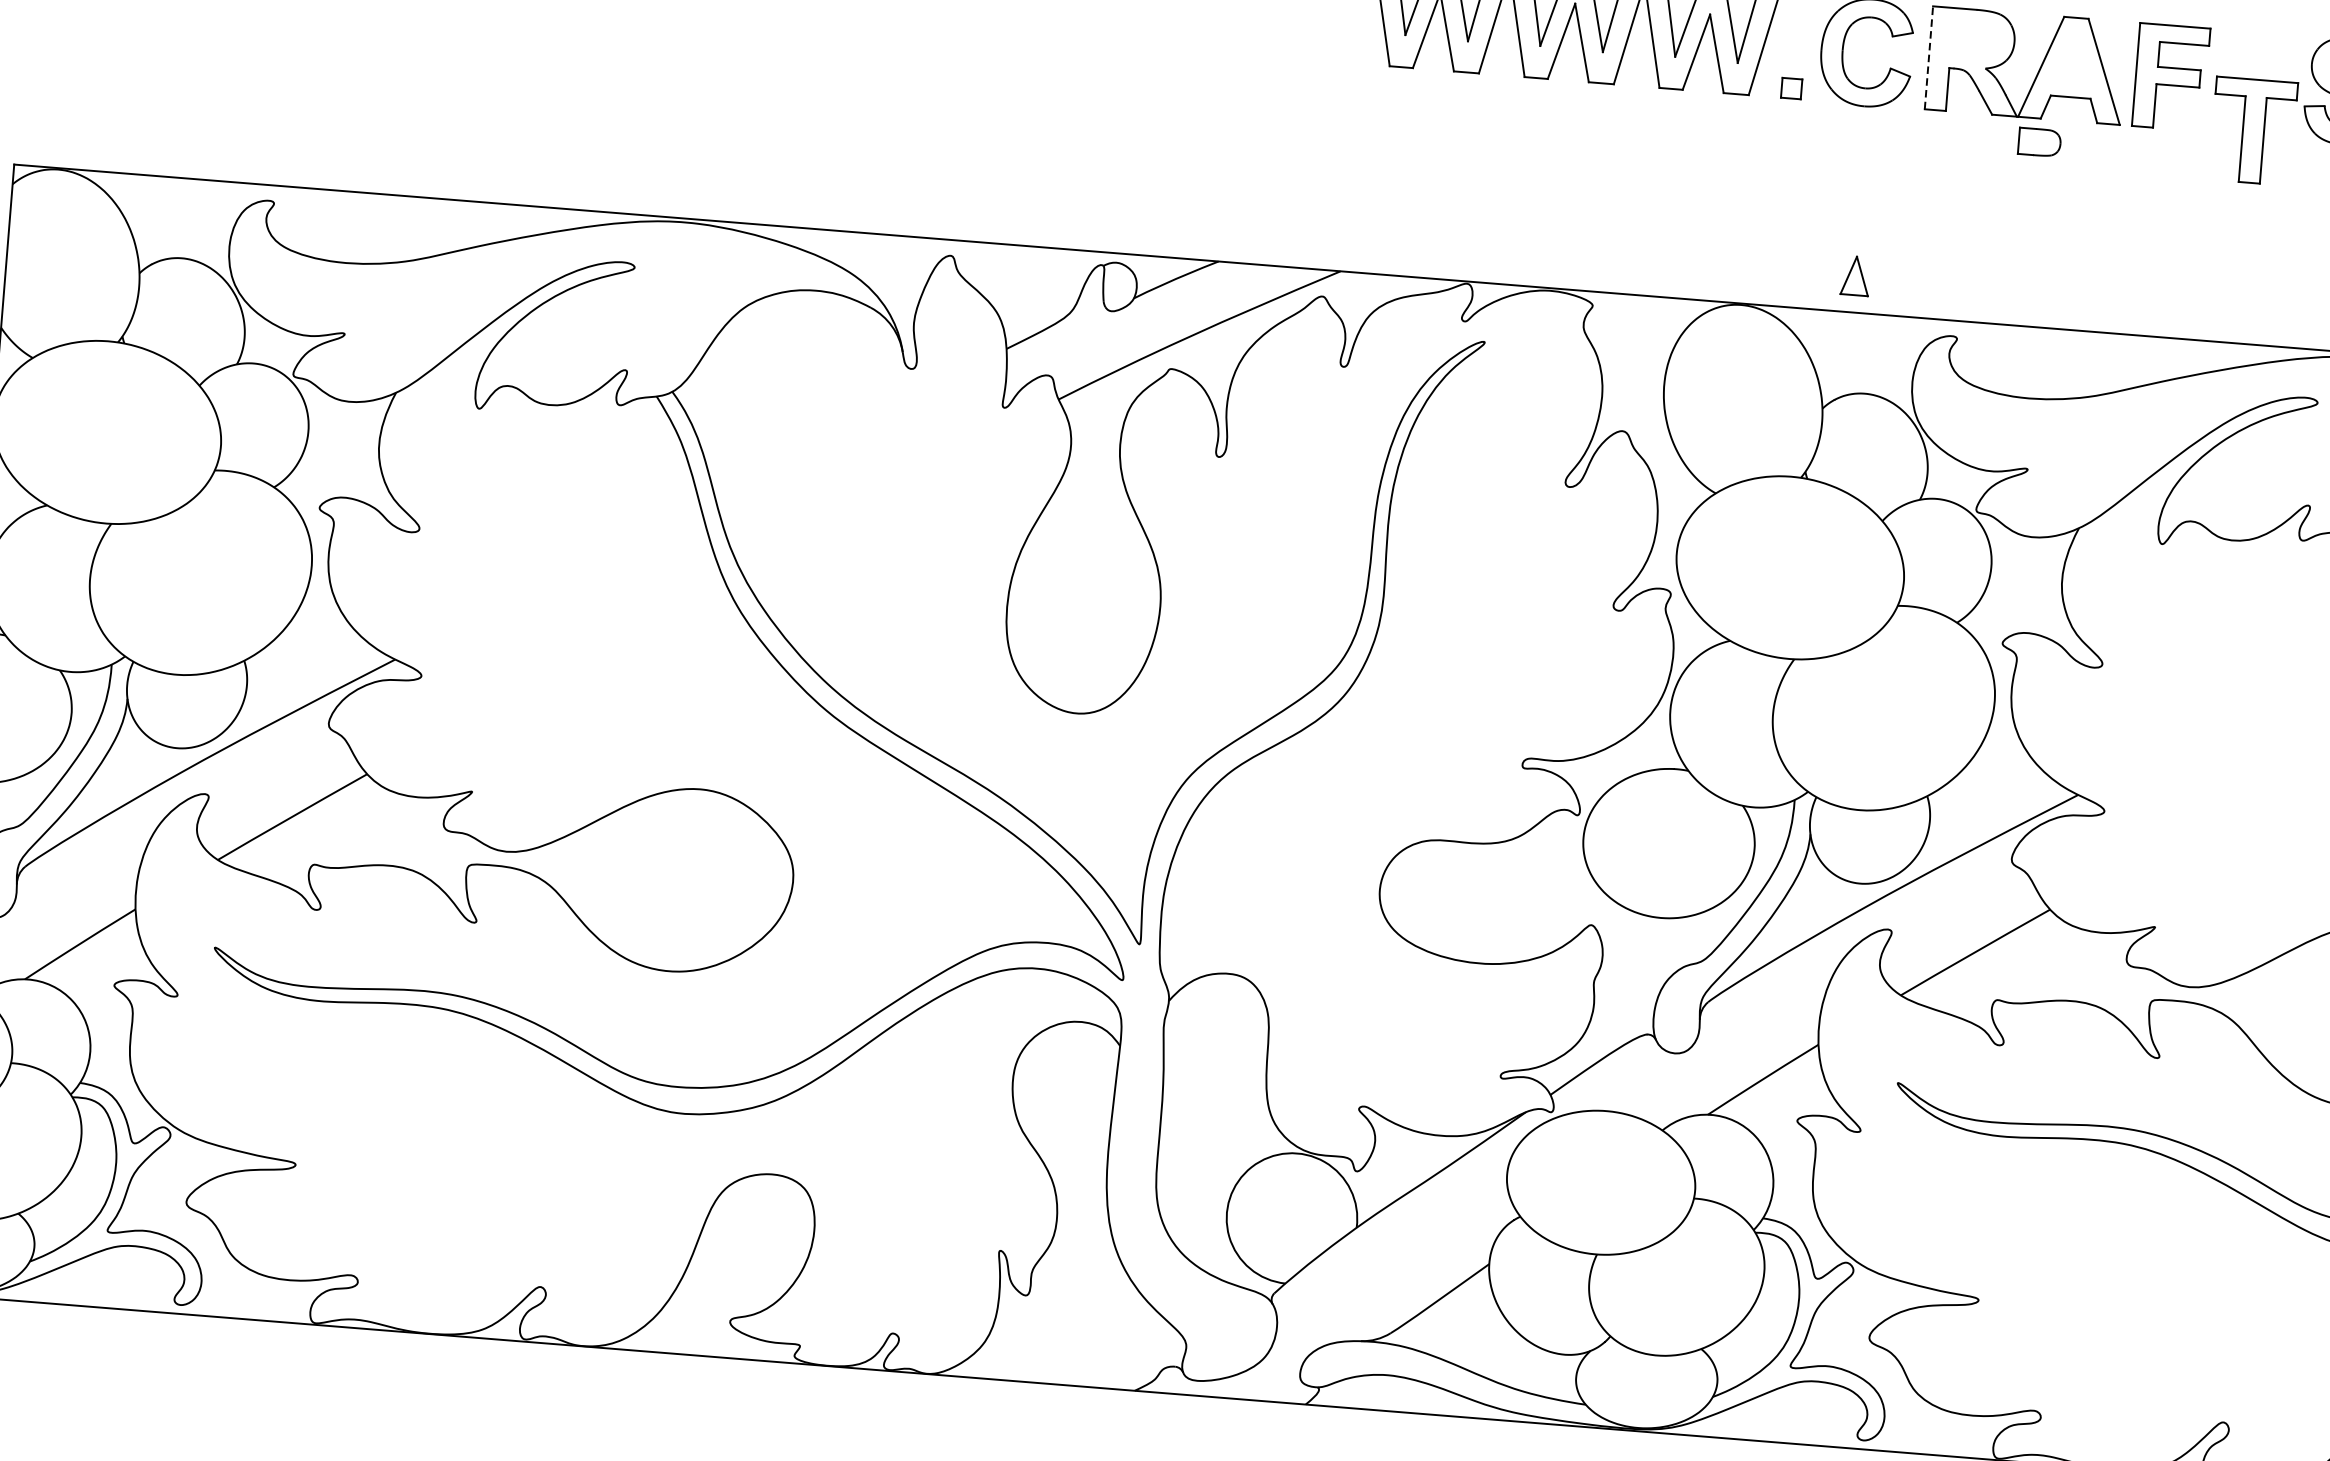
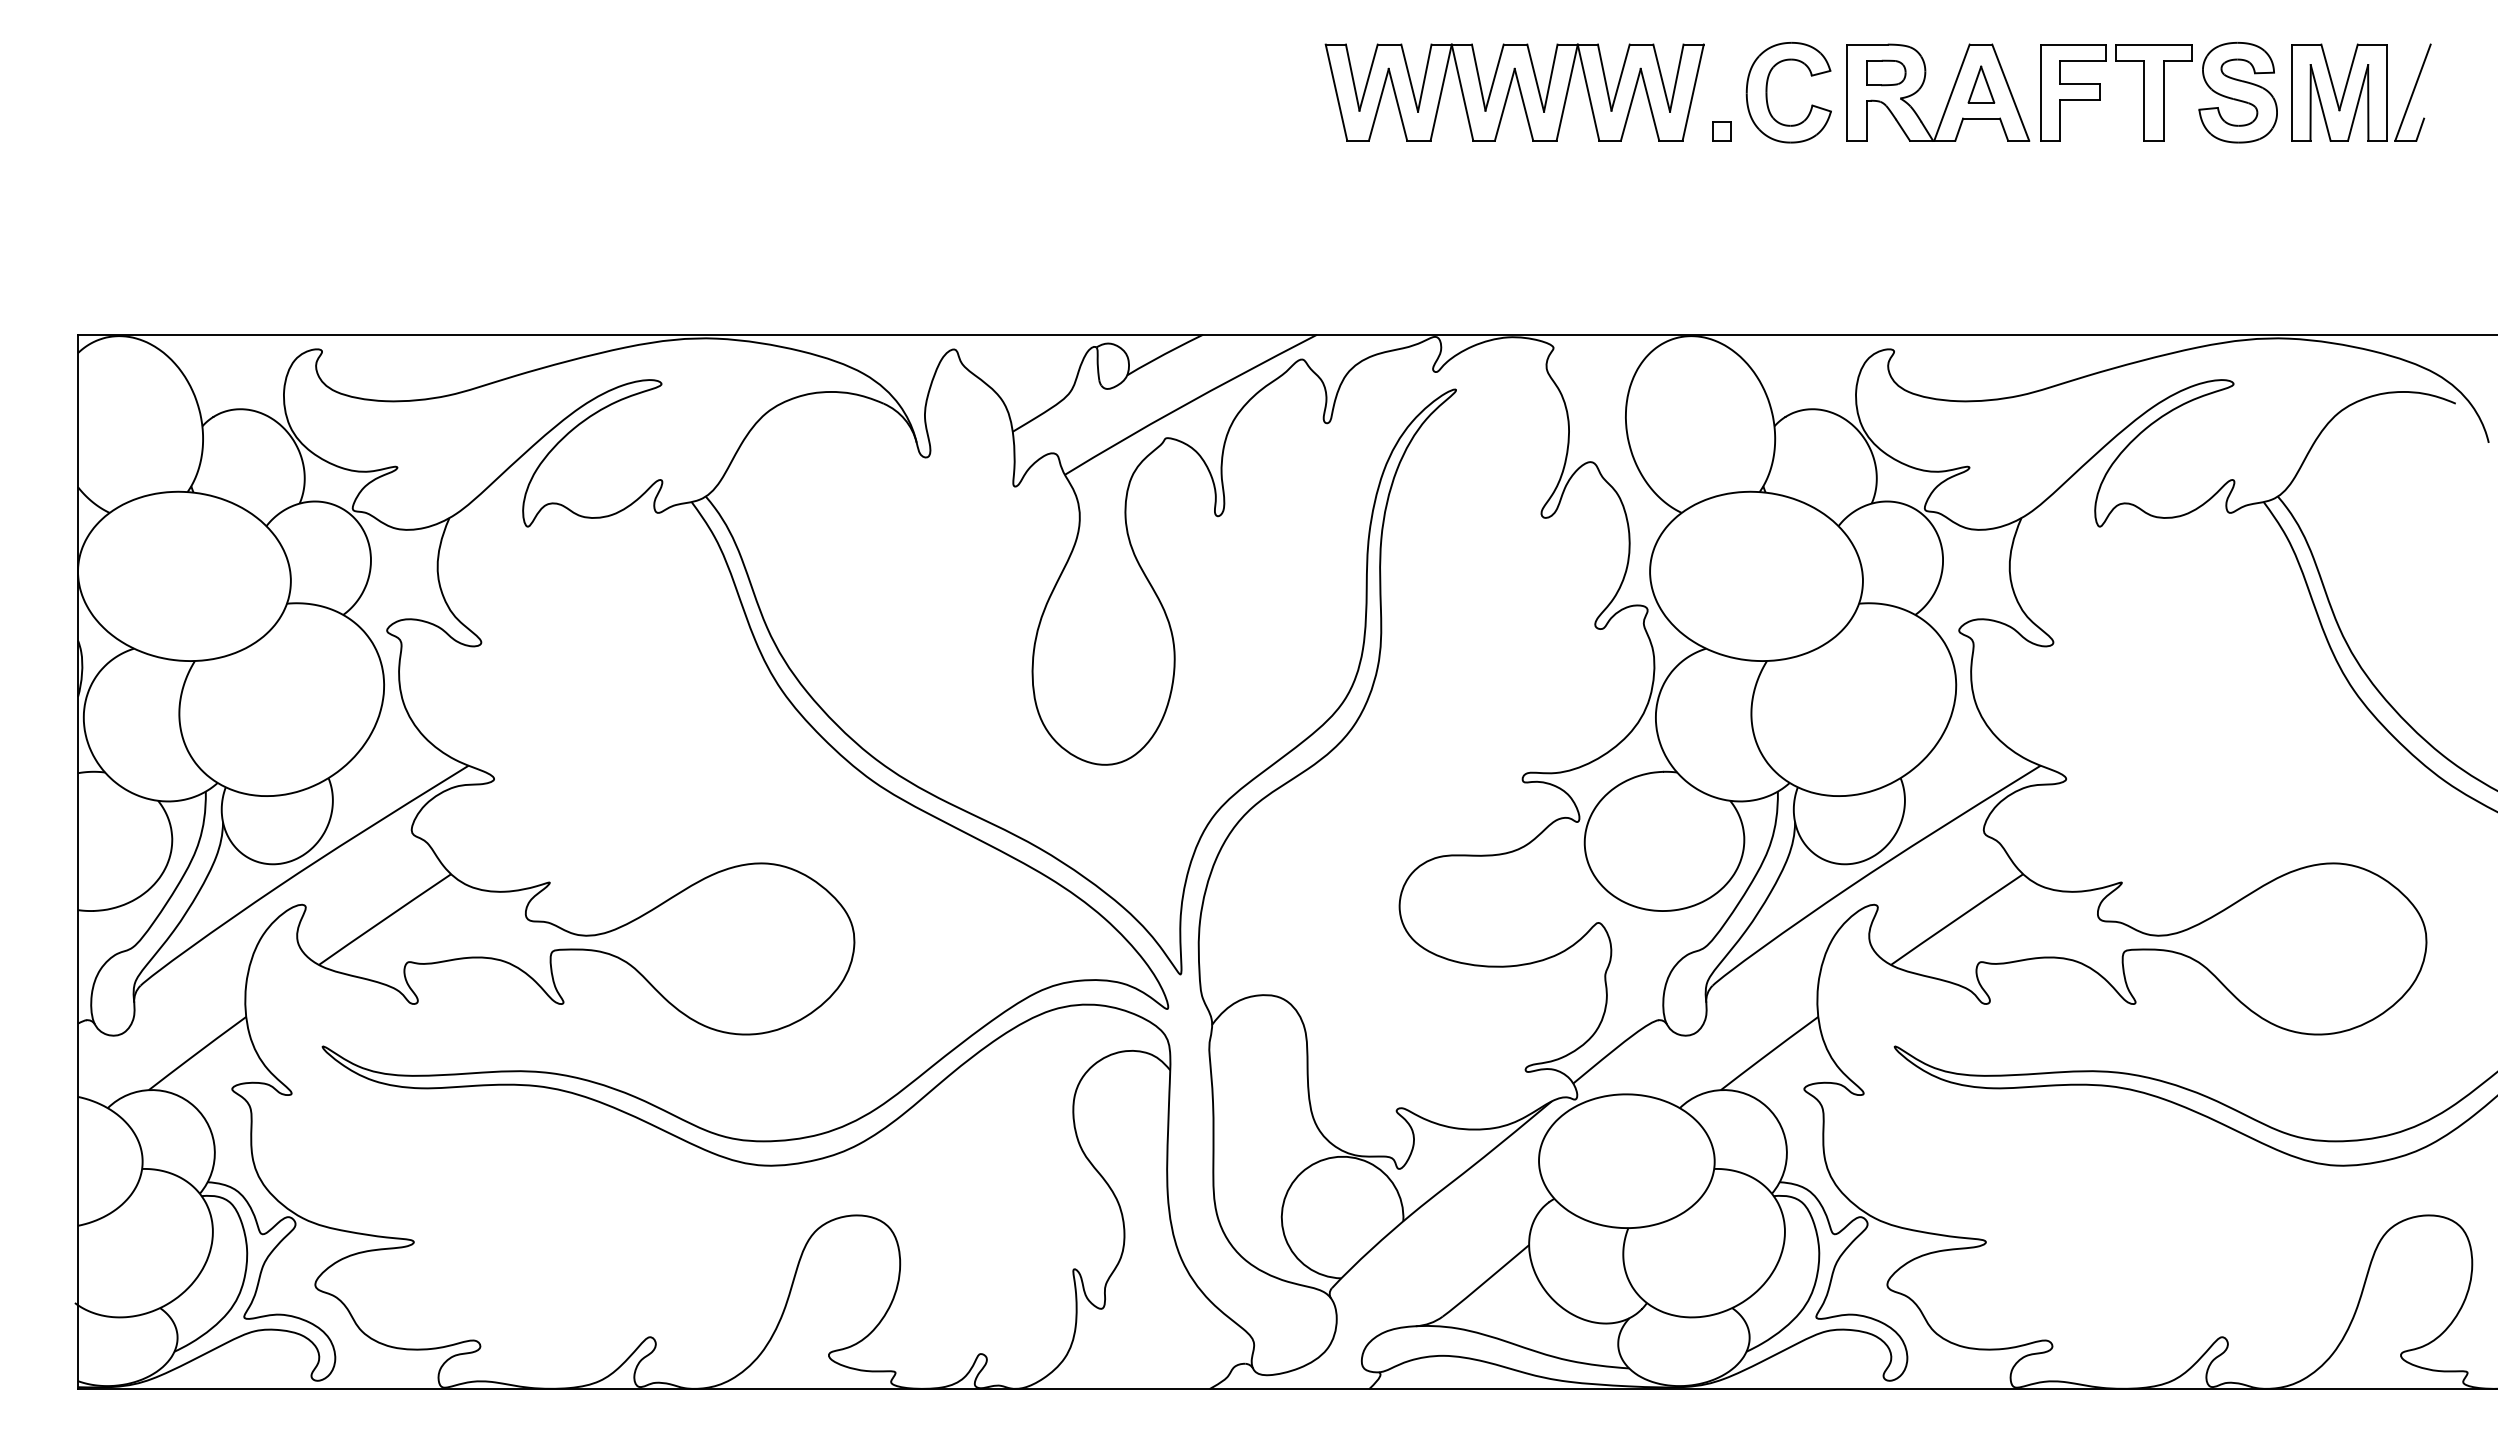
line: (1929, 57) -> (1847, 92), dashed -> solid
part: (2253, 131) -> (2153, 92), moved
part: (2040, 141) -> (1886, 72), moved
part: (1855, 275) -> (1981, 84), moved

